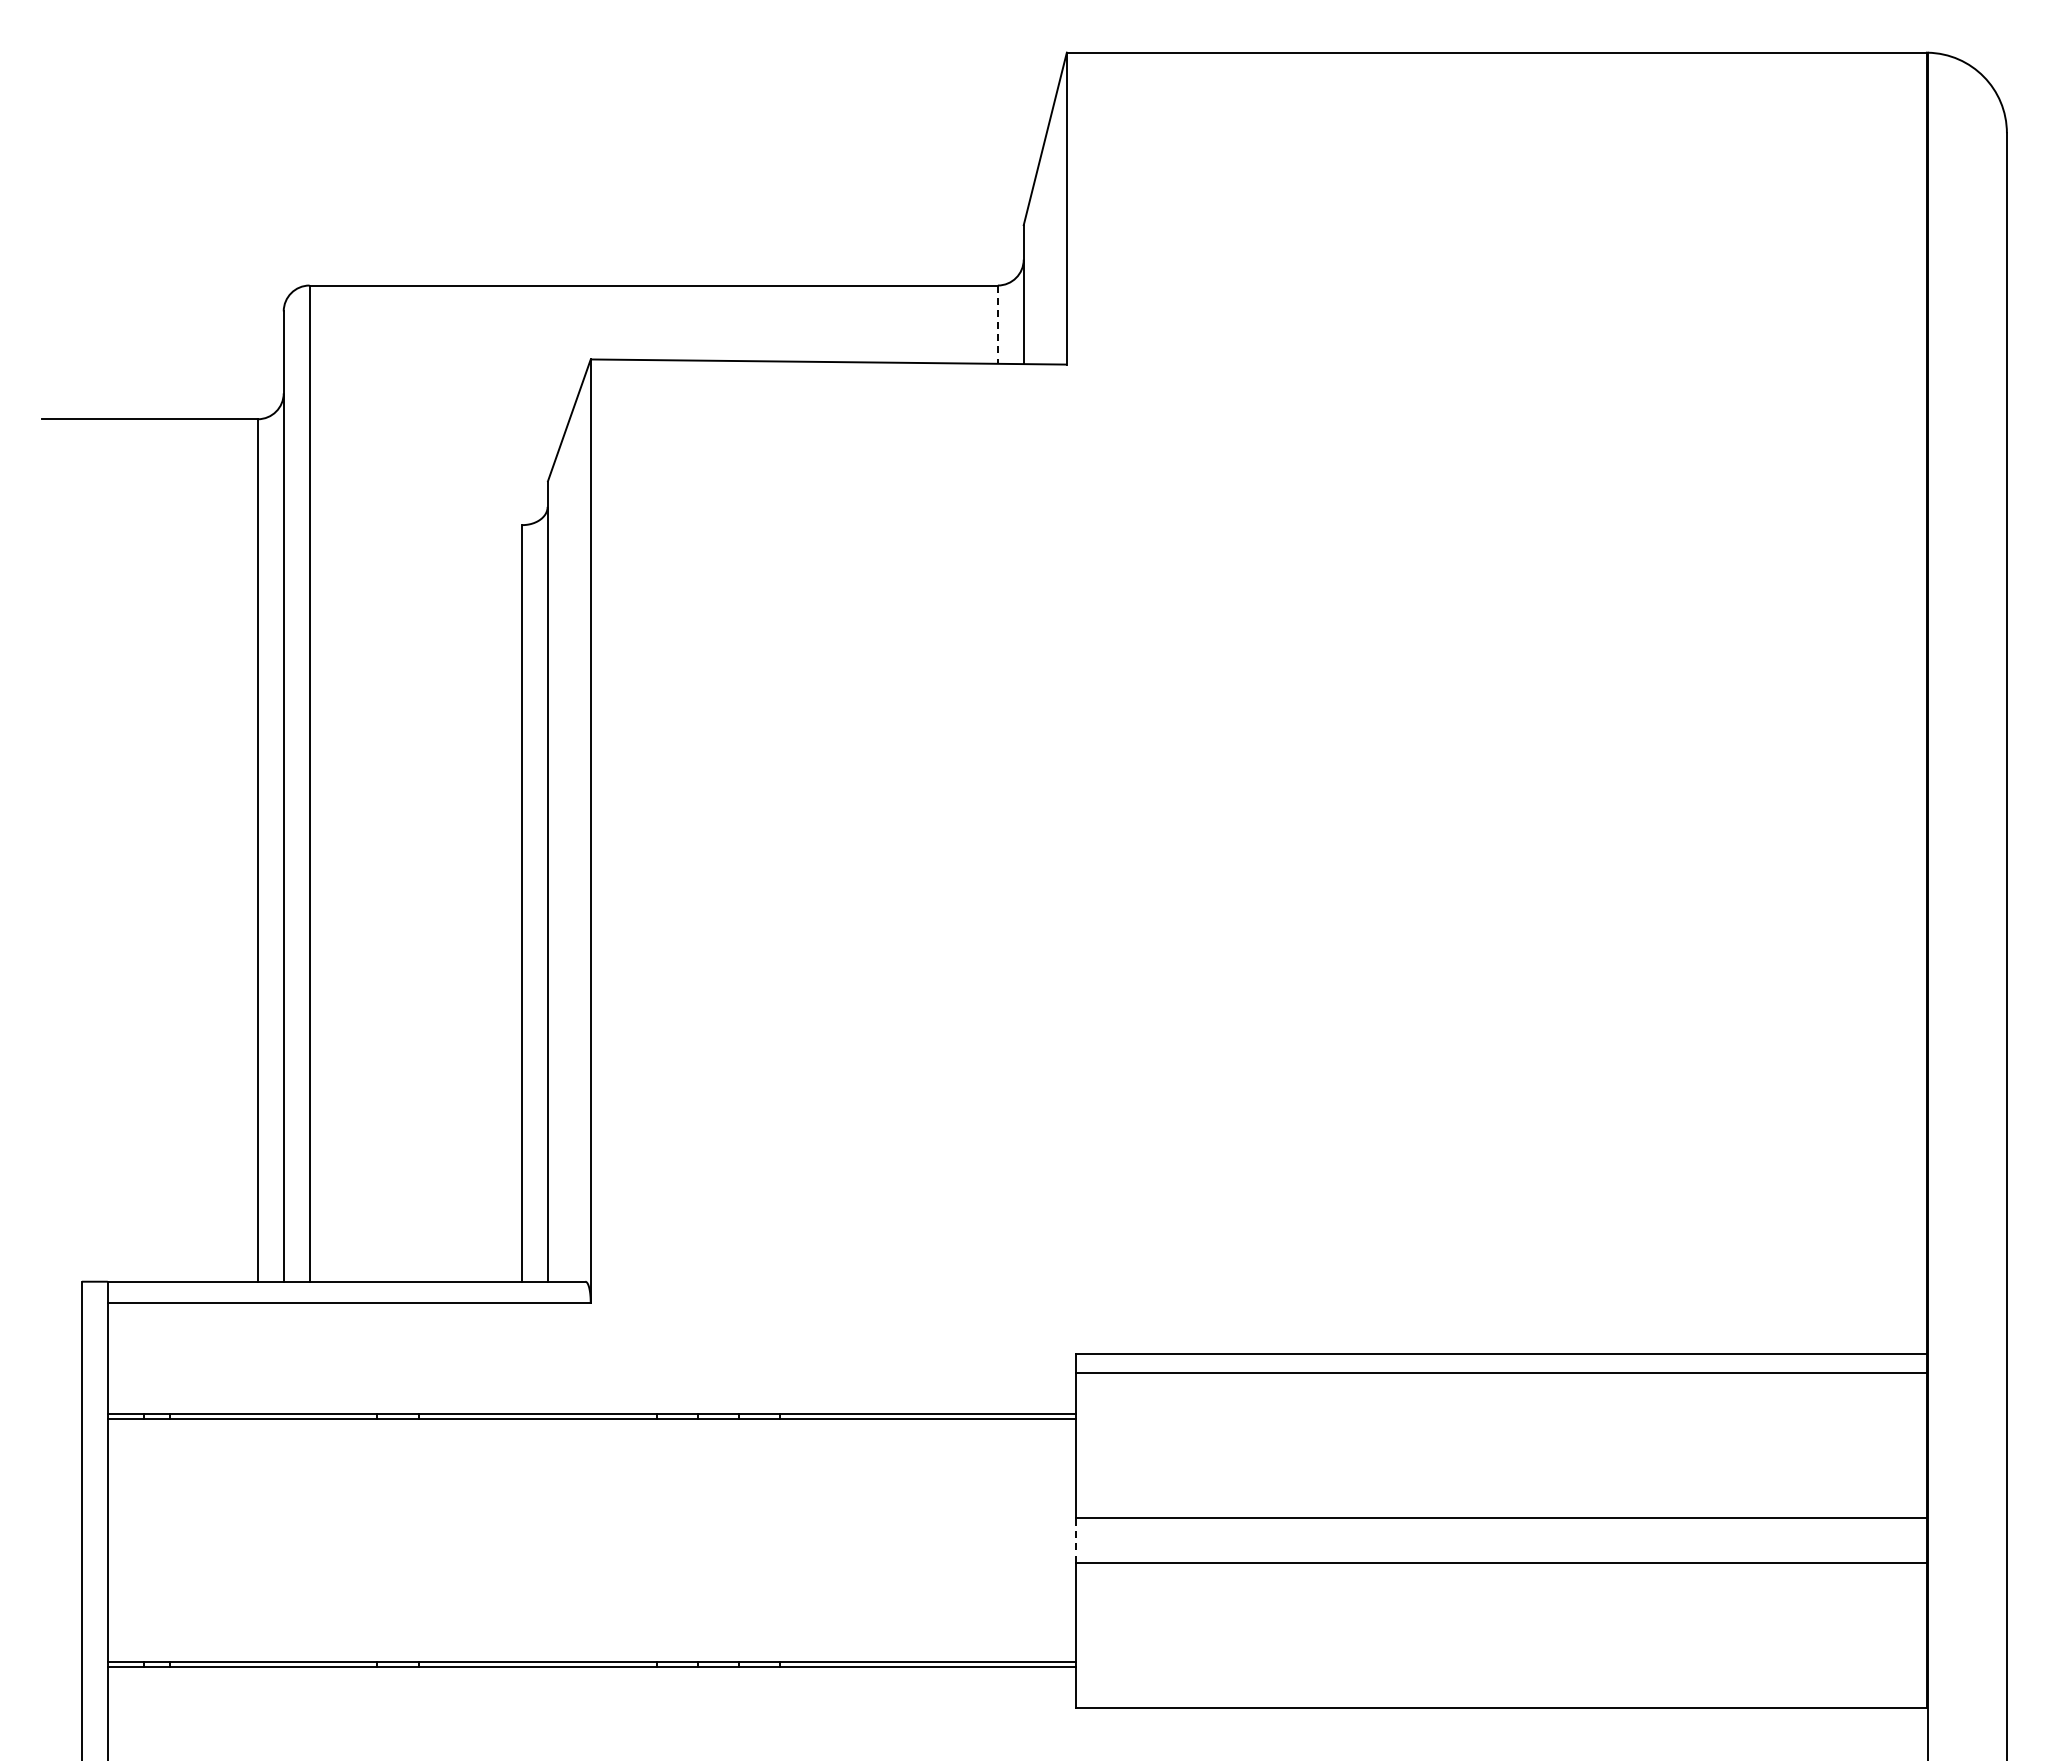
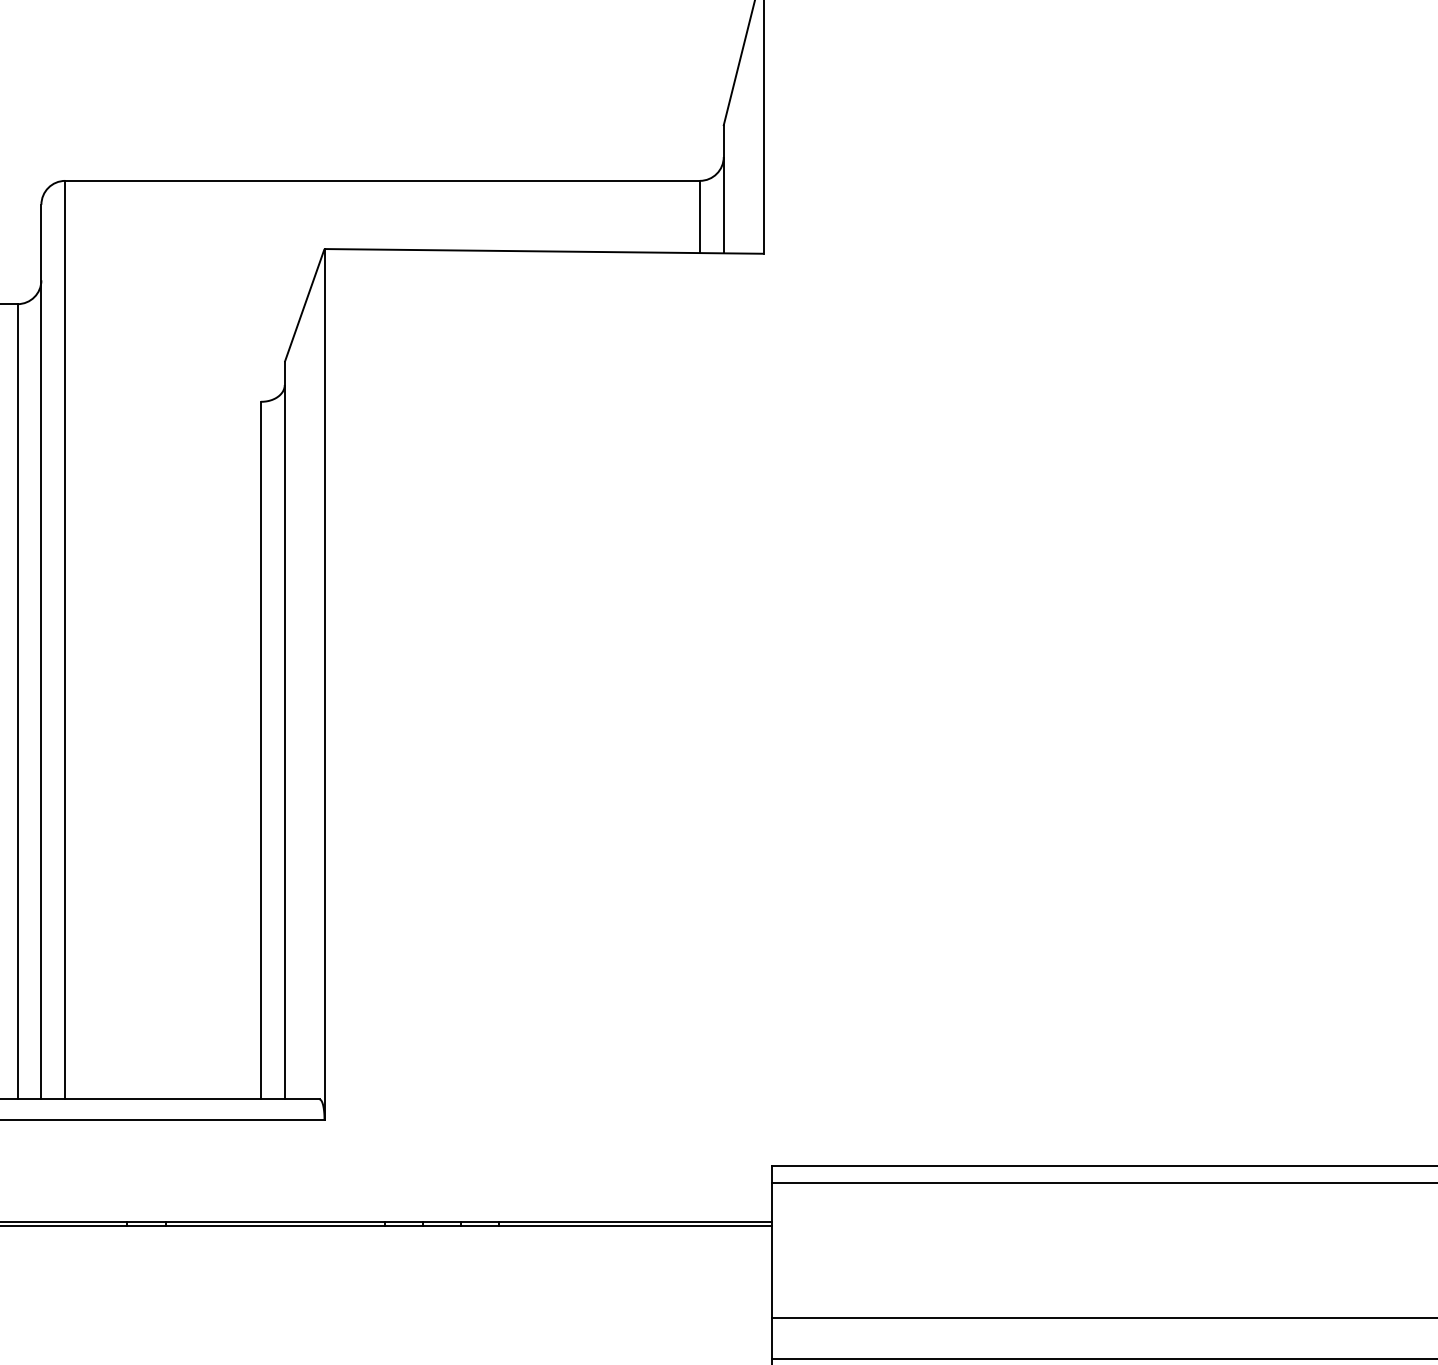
line: (997, 325) -> (699, 217), dashed -> solid
line: (1075, 1539) -> (771, 1337), dashed -> solid

